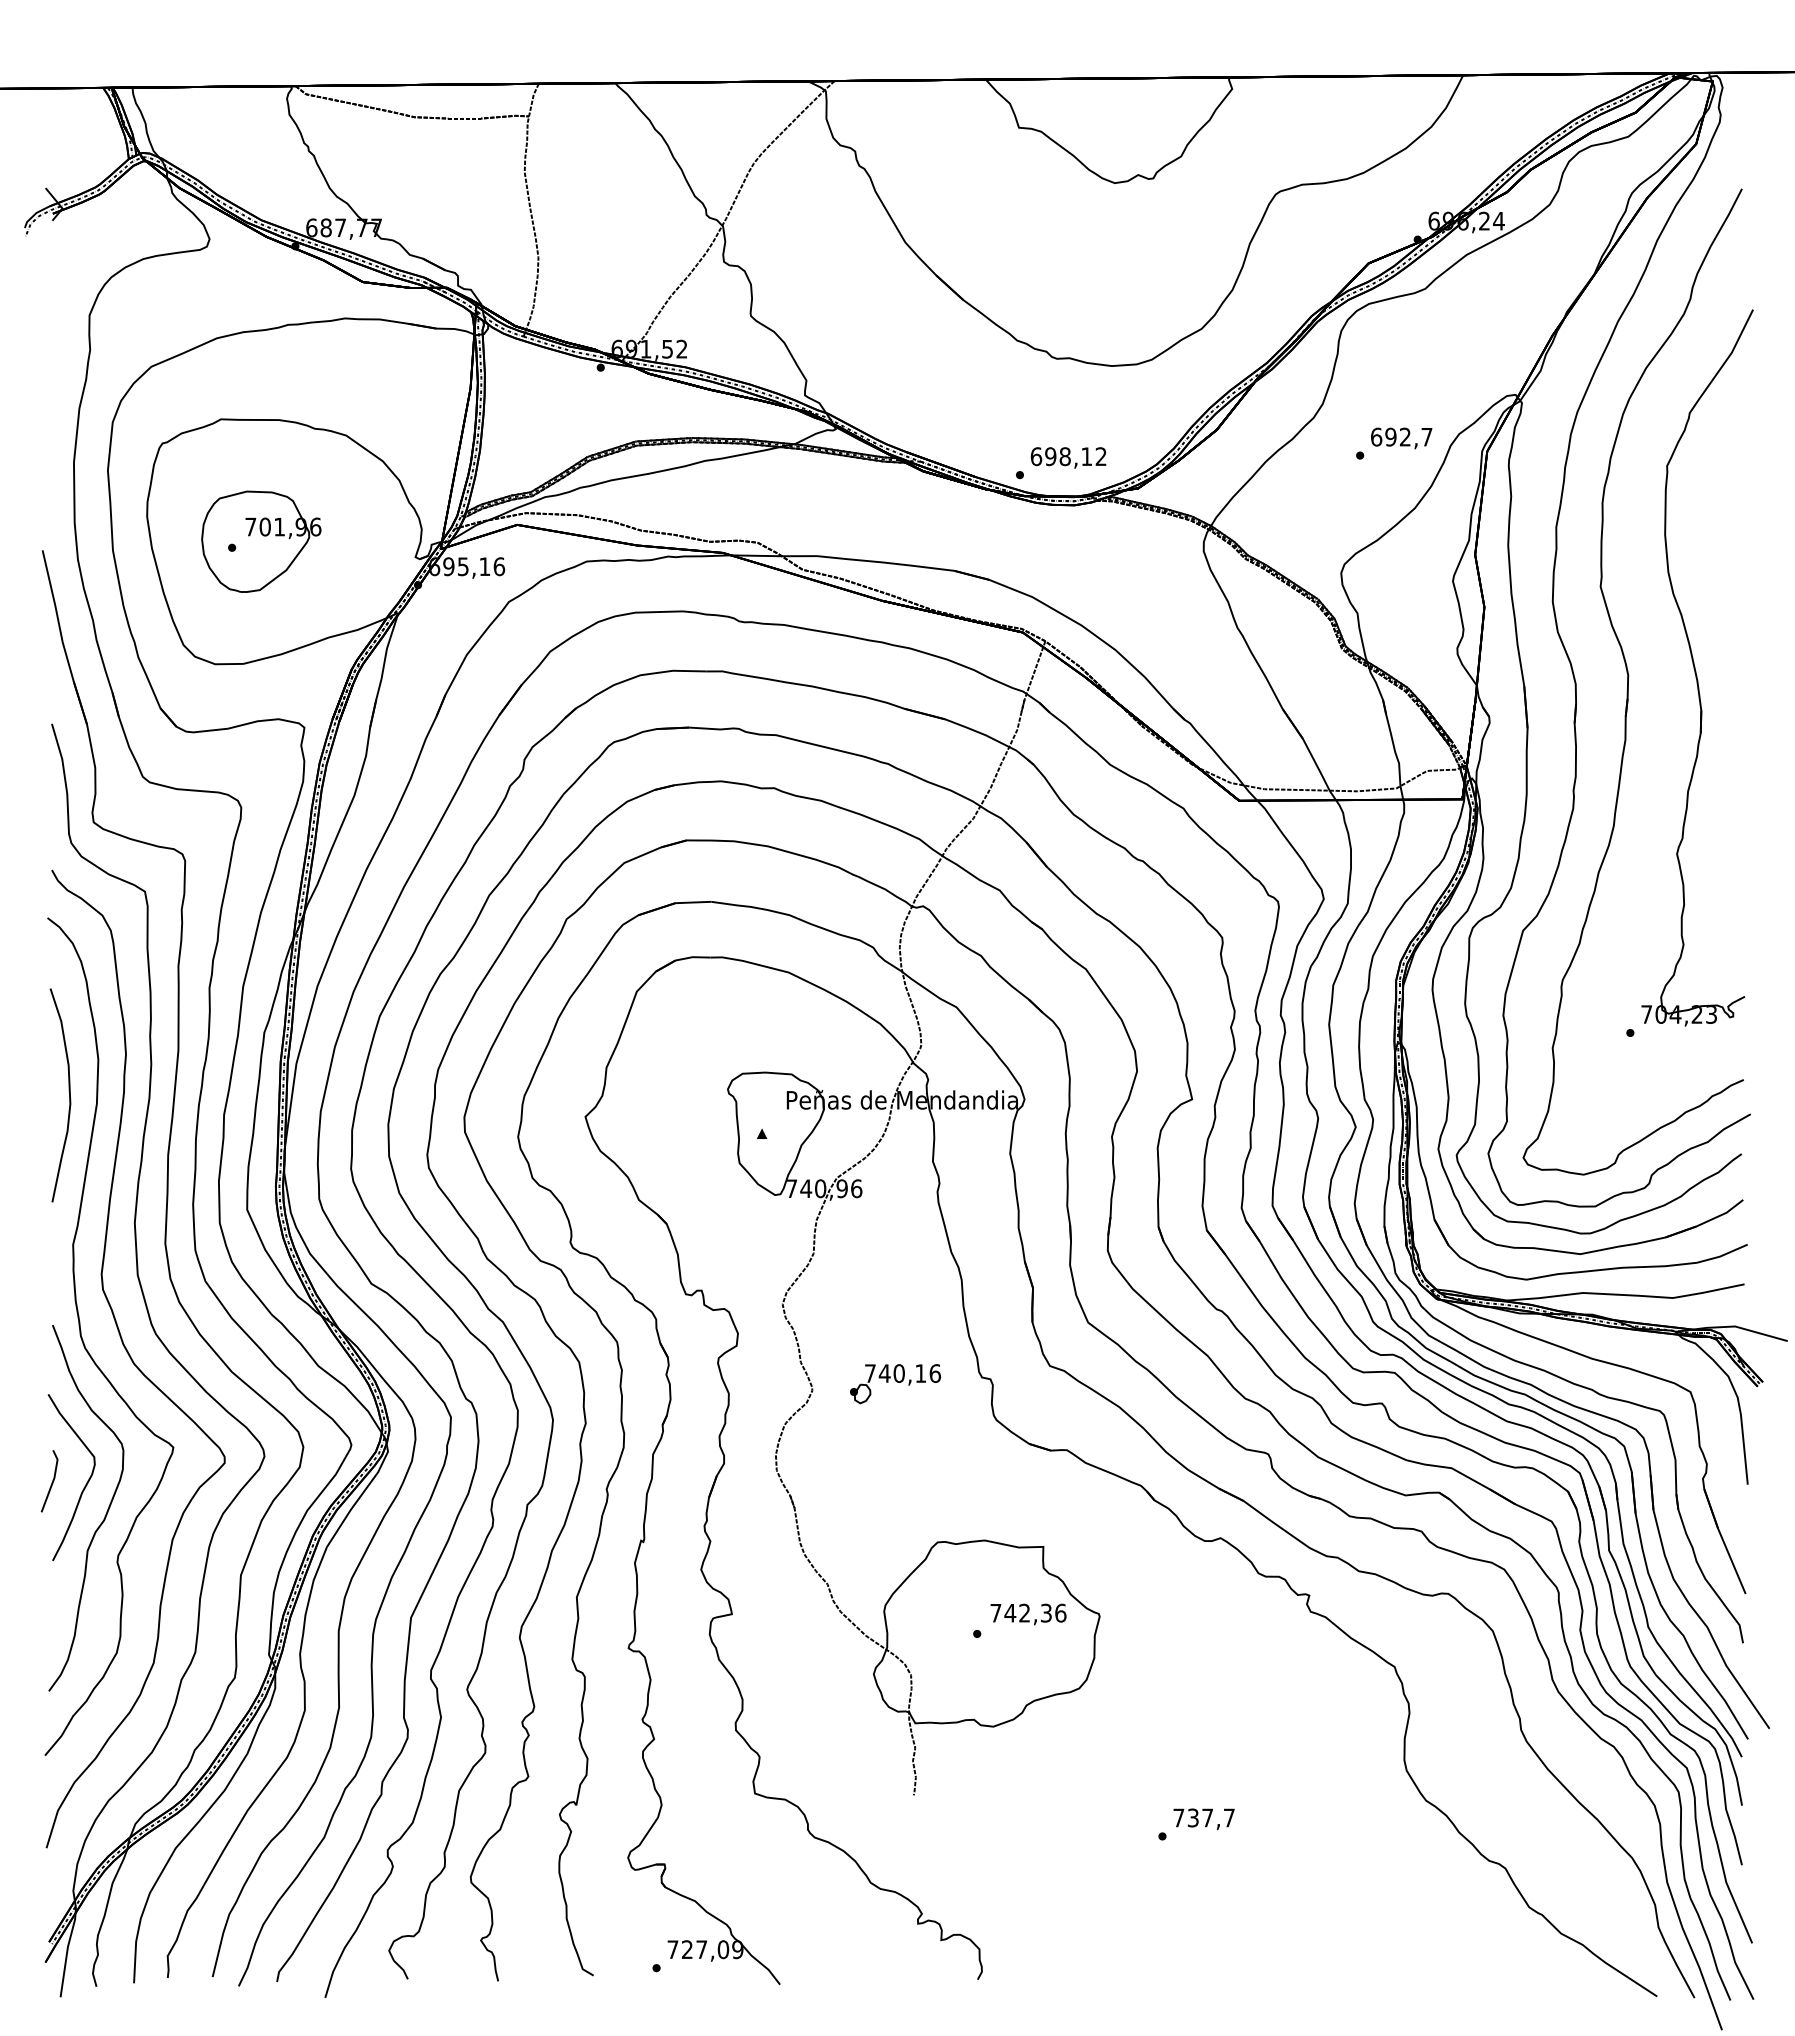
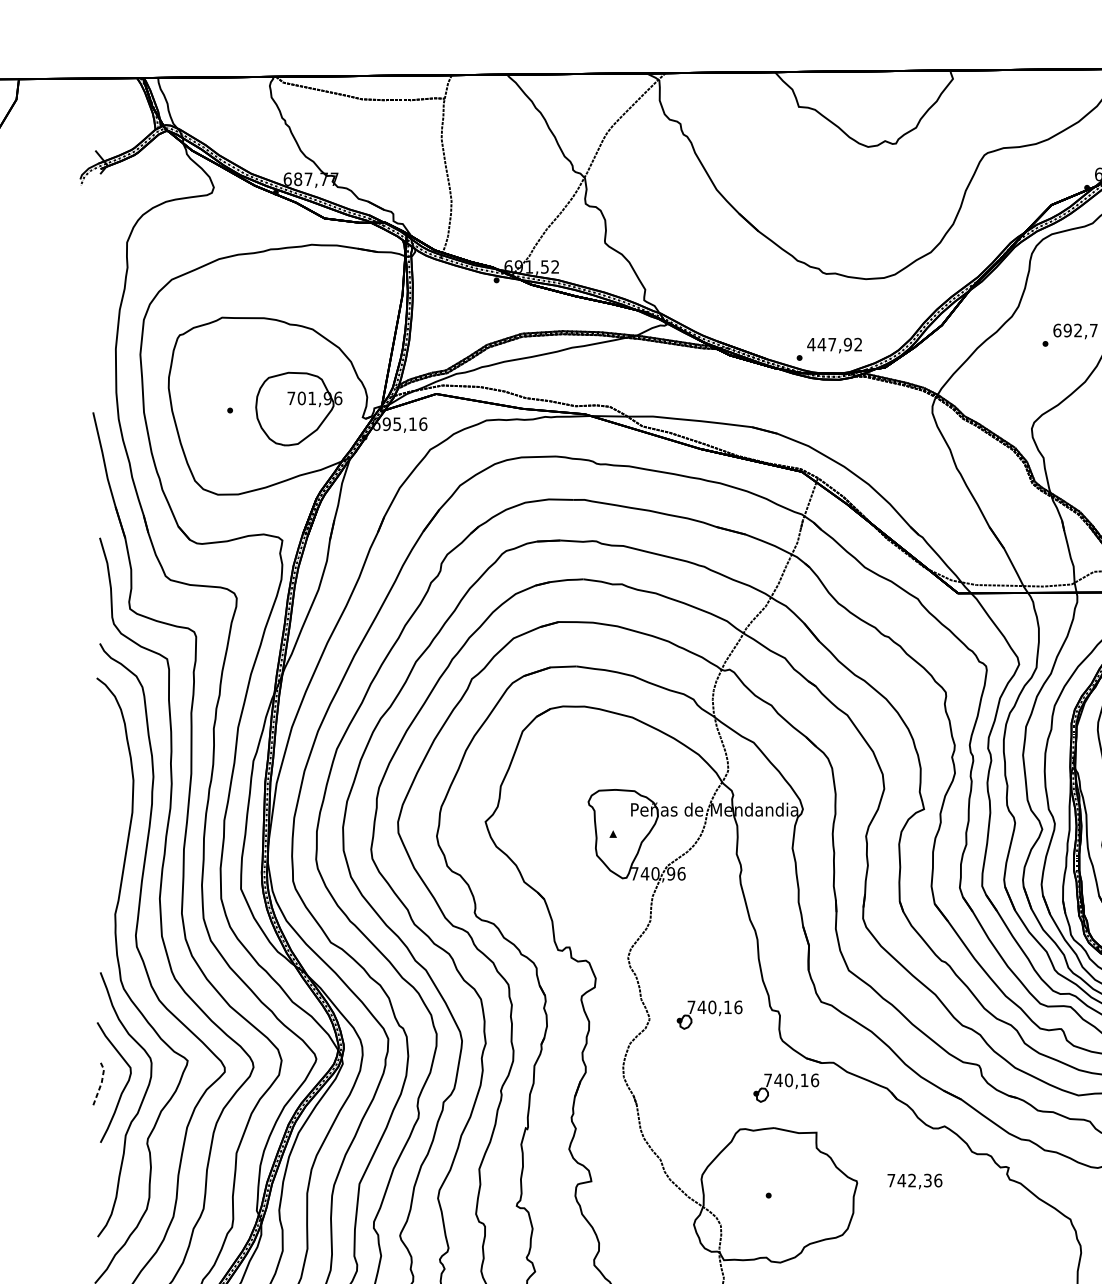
text: (1061, 456) -> (829, 344), 698,12 -> 447,92
part: (261, 541) -> (299, 408), moved
curve: (68, 1091) -> (111, 803), removed
line: (53, 1480) -> (101, 1084), solid -> dashed
part: (1001, 1485) -> (786, 1088), added
text: (1028, 1614) -> (914, 1181), moved

